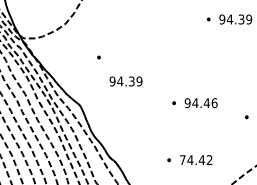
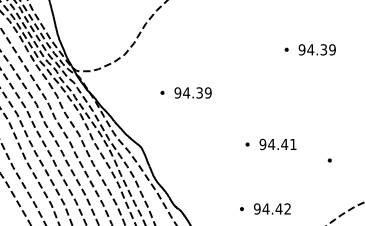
text: (125, 81) -> (192, 92), moved
text: (214, 103) -> (293, 144), 94.46 -> 94.41
text: (182, 159) -> (257, 208), 74.42 -> 94.42

